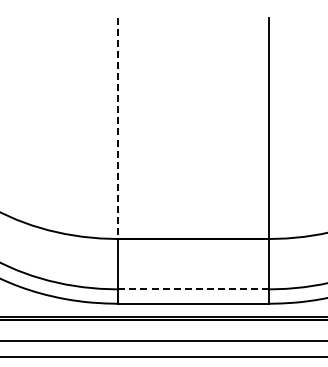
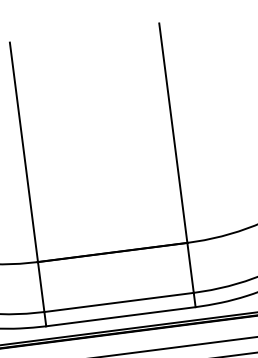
line: (118, 128) -> (24, 152), dashed -> solid
line: (194, 289) -> (119, 302), dashed -> solid

